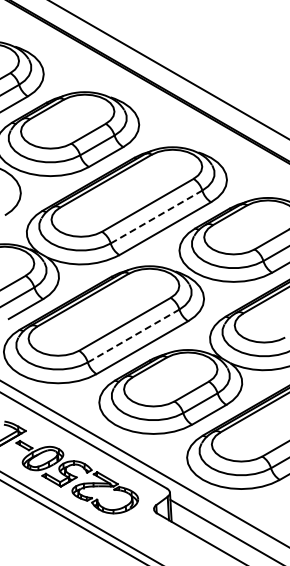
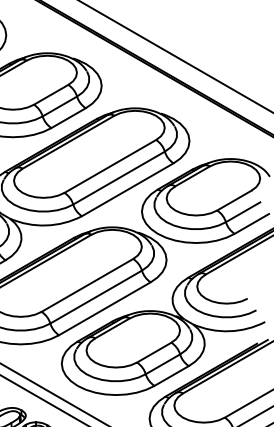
line: (156, 217) -> (119, 178), dashed -> solid
line: (133, 336) -> (96, 297), dashed -> solid

